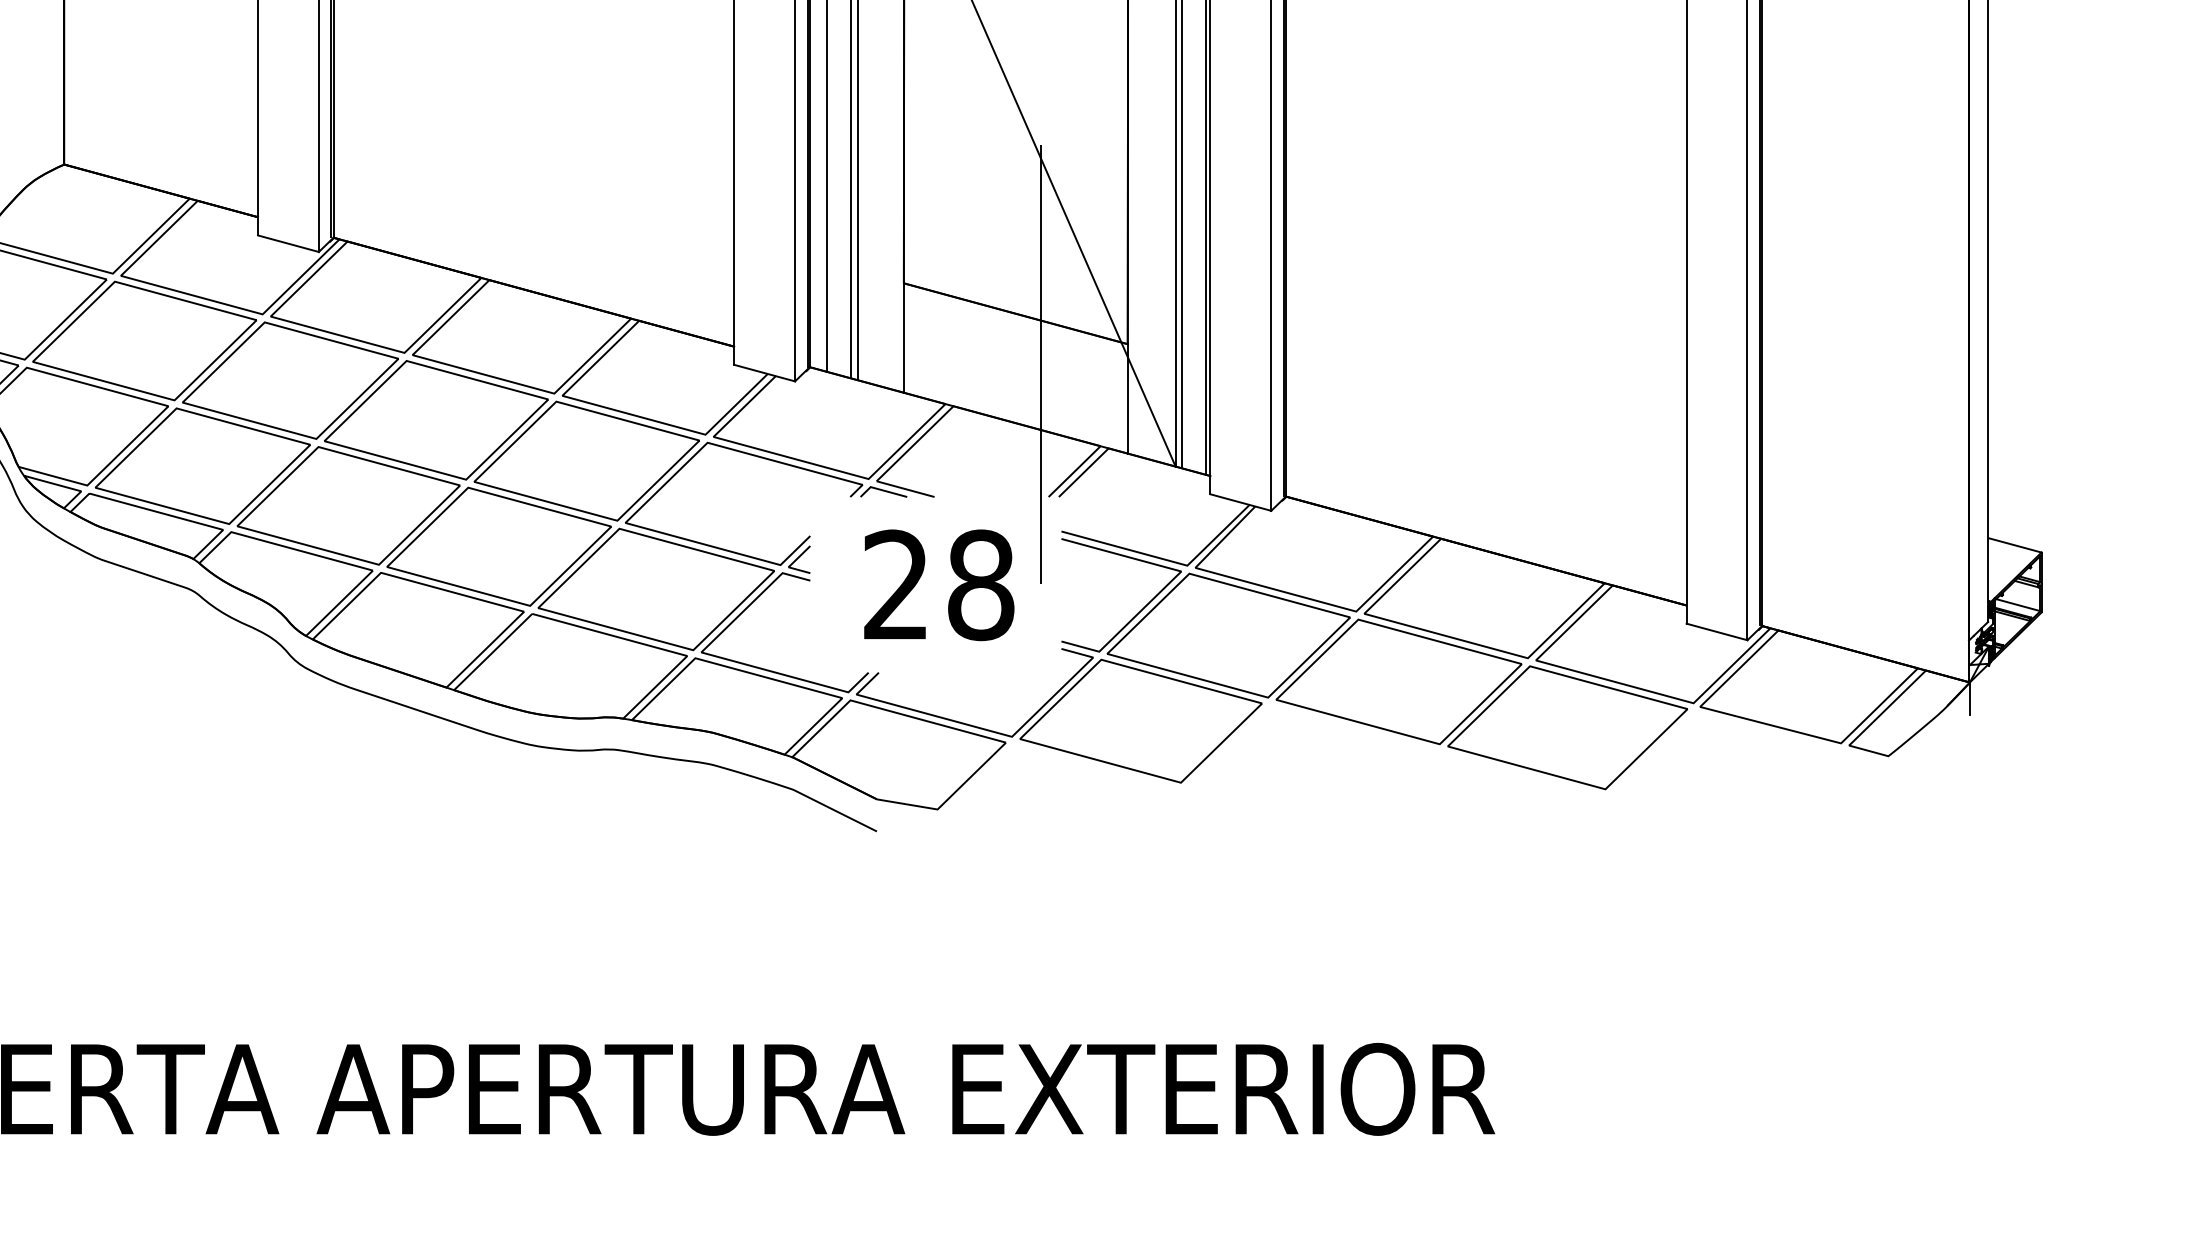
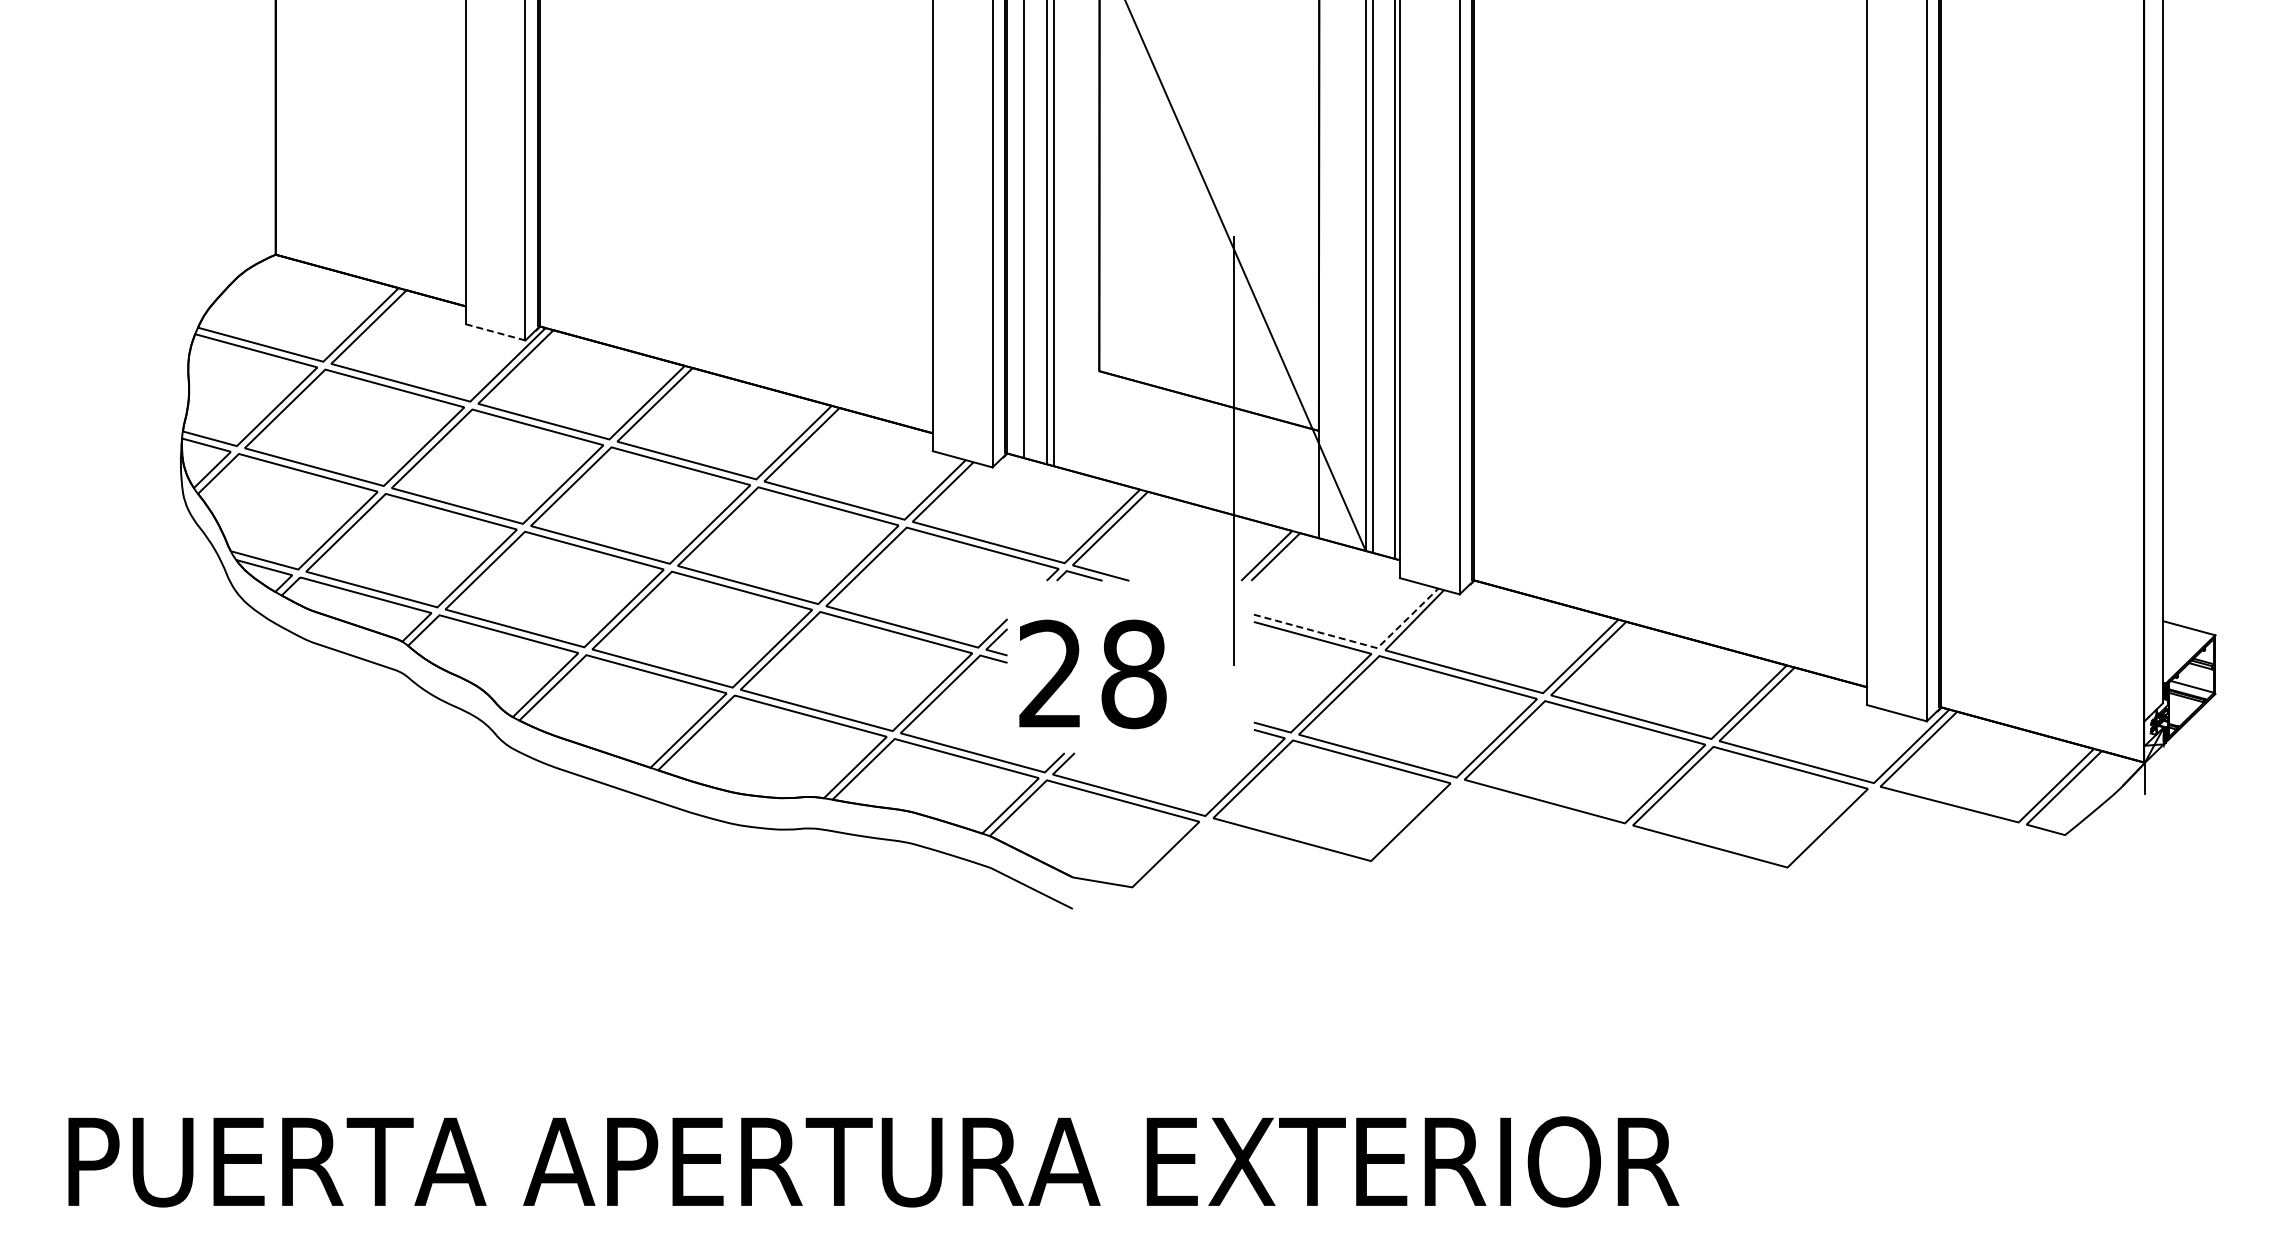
line: (288, 243) -> (495, 332), solid -> dashed
line: (904, 337) -> (1099, 424), removed
line: (1168, 559) -> (1358, 642), solid -> dashed
text: (938, 585) -> (1092, 674), moved

